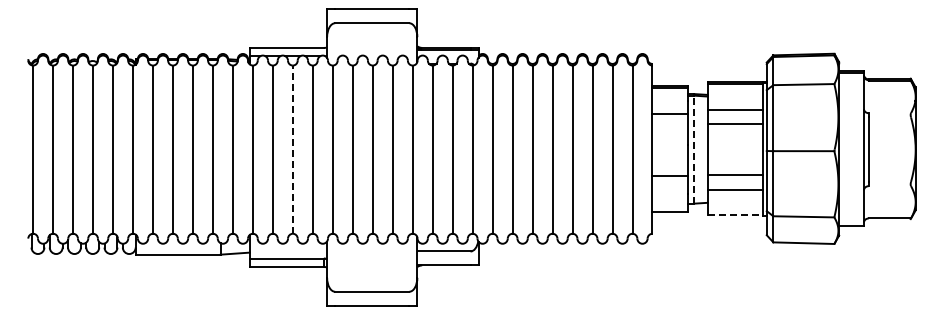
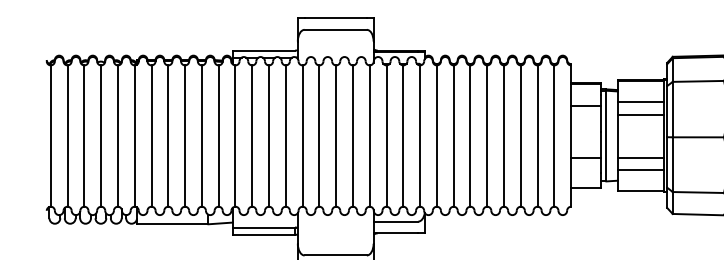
line: (292, 149) -> (268, 135), dashed -> solid
line: (694, 149) -> (606, 135), dashed -> solid
line: (735, 215) -> (640, 191), dashed -> solid

